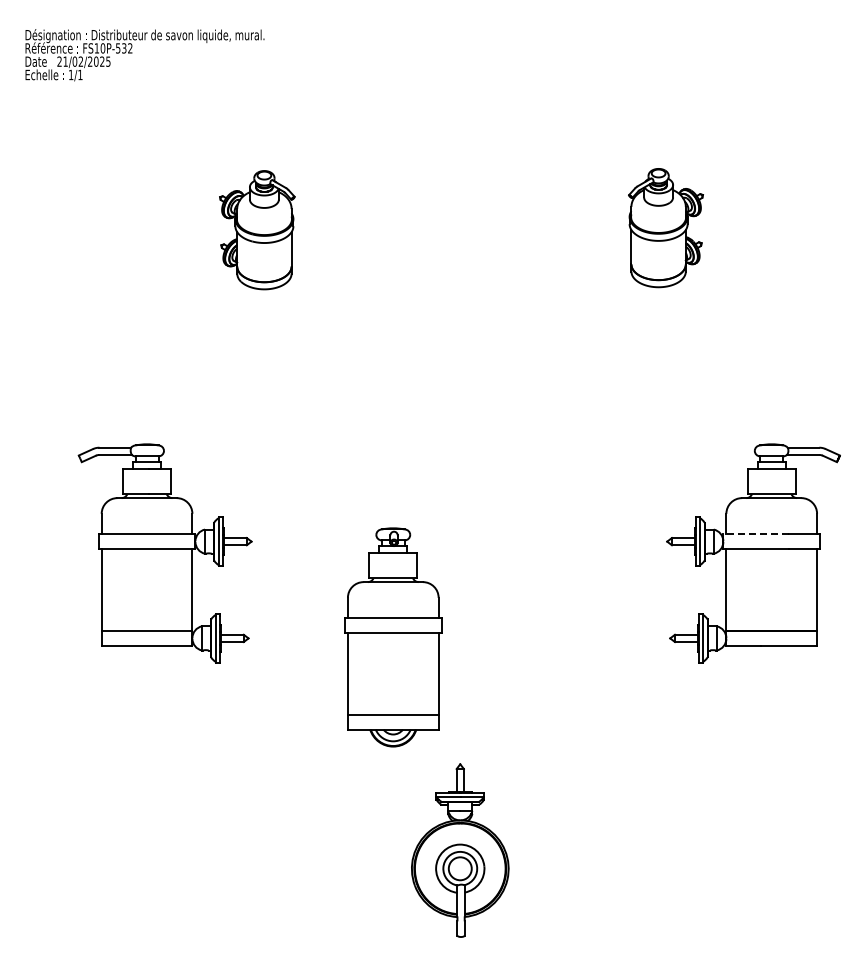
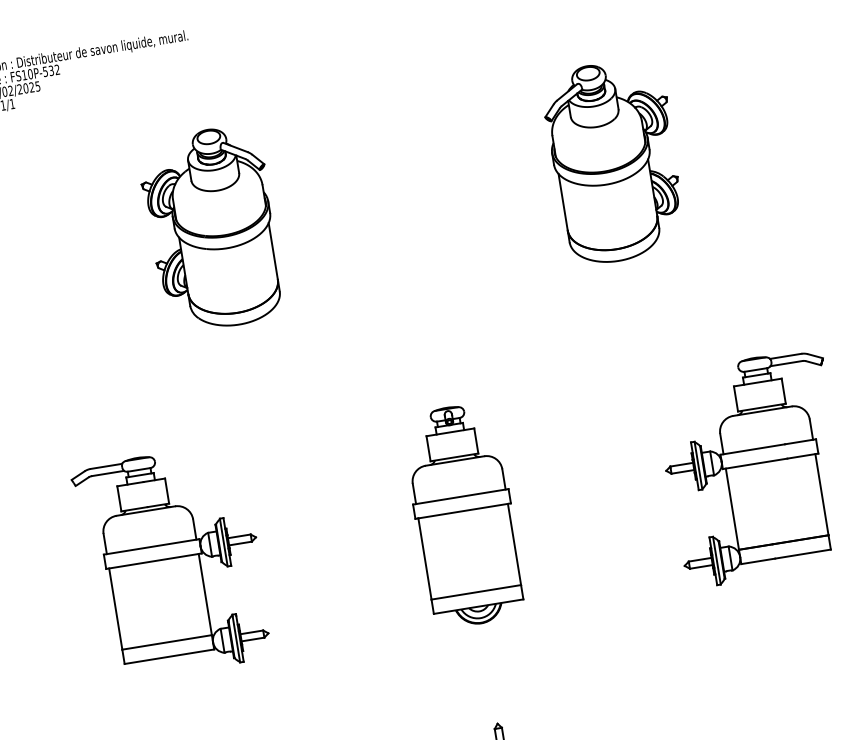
part: (665, 227) -> (614, 161), size x1.67
part: (257, 229) -> (211, 228), size x1.67
line: (756, 534) -> (753, 449), dashed -> solid
part: (393, 637) -> (464, 515), moved

